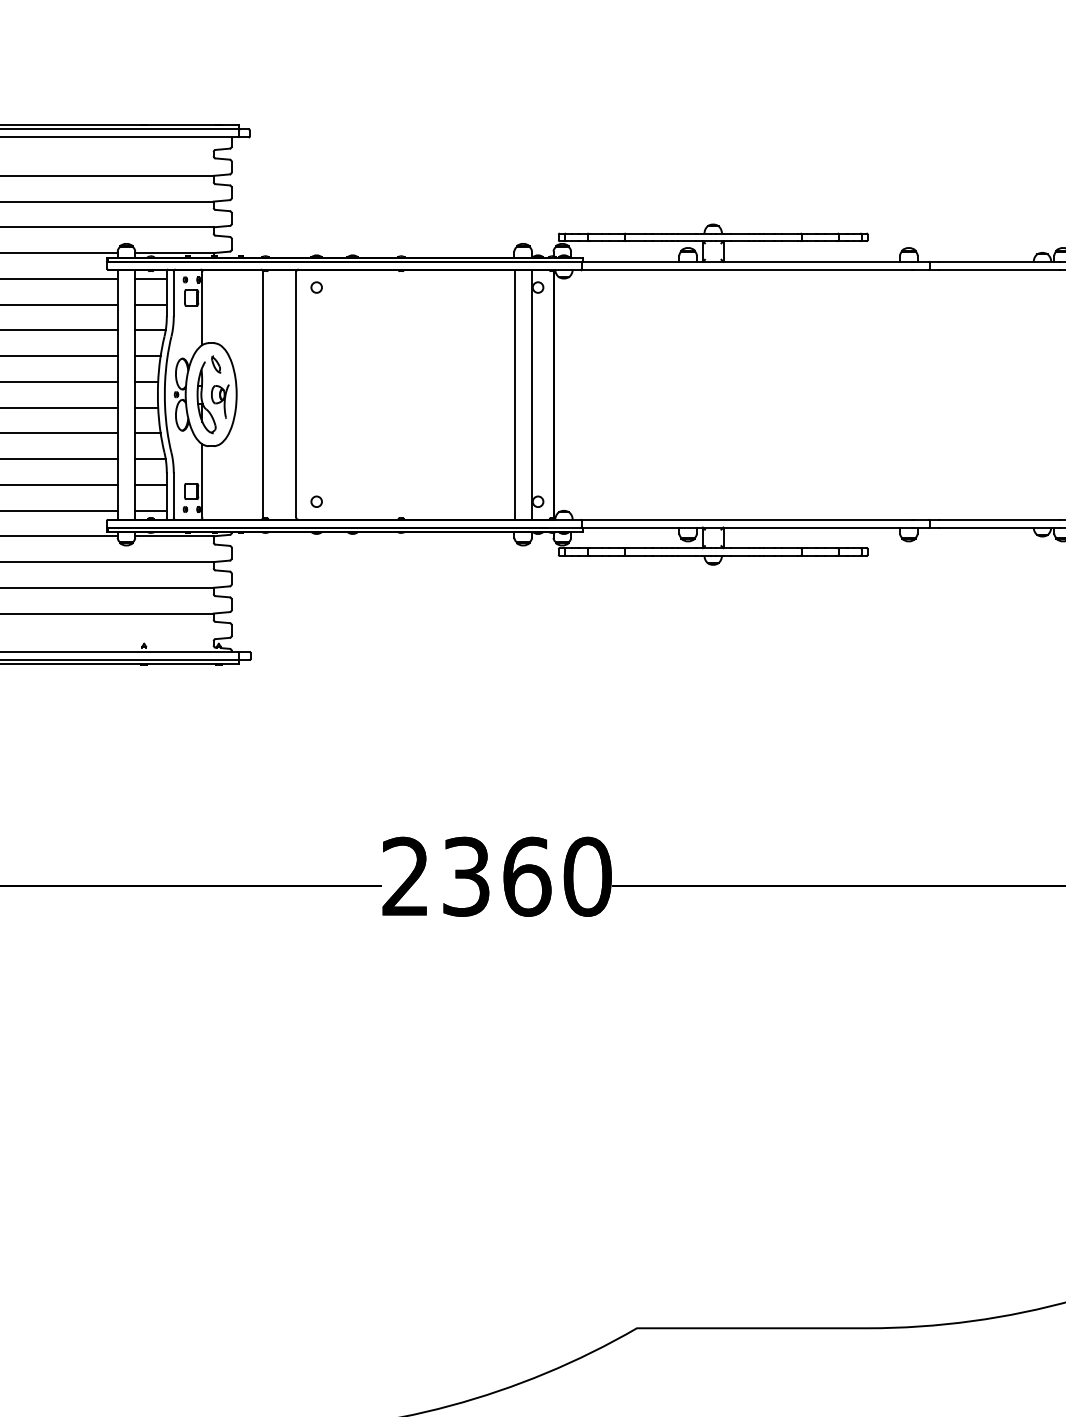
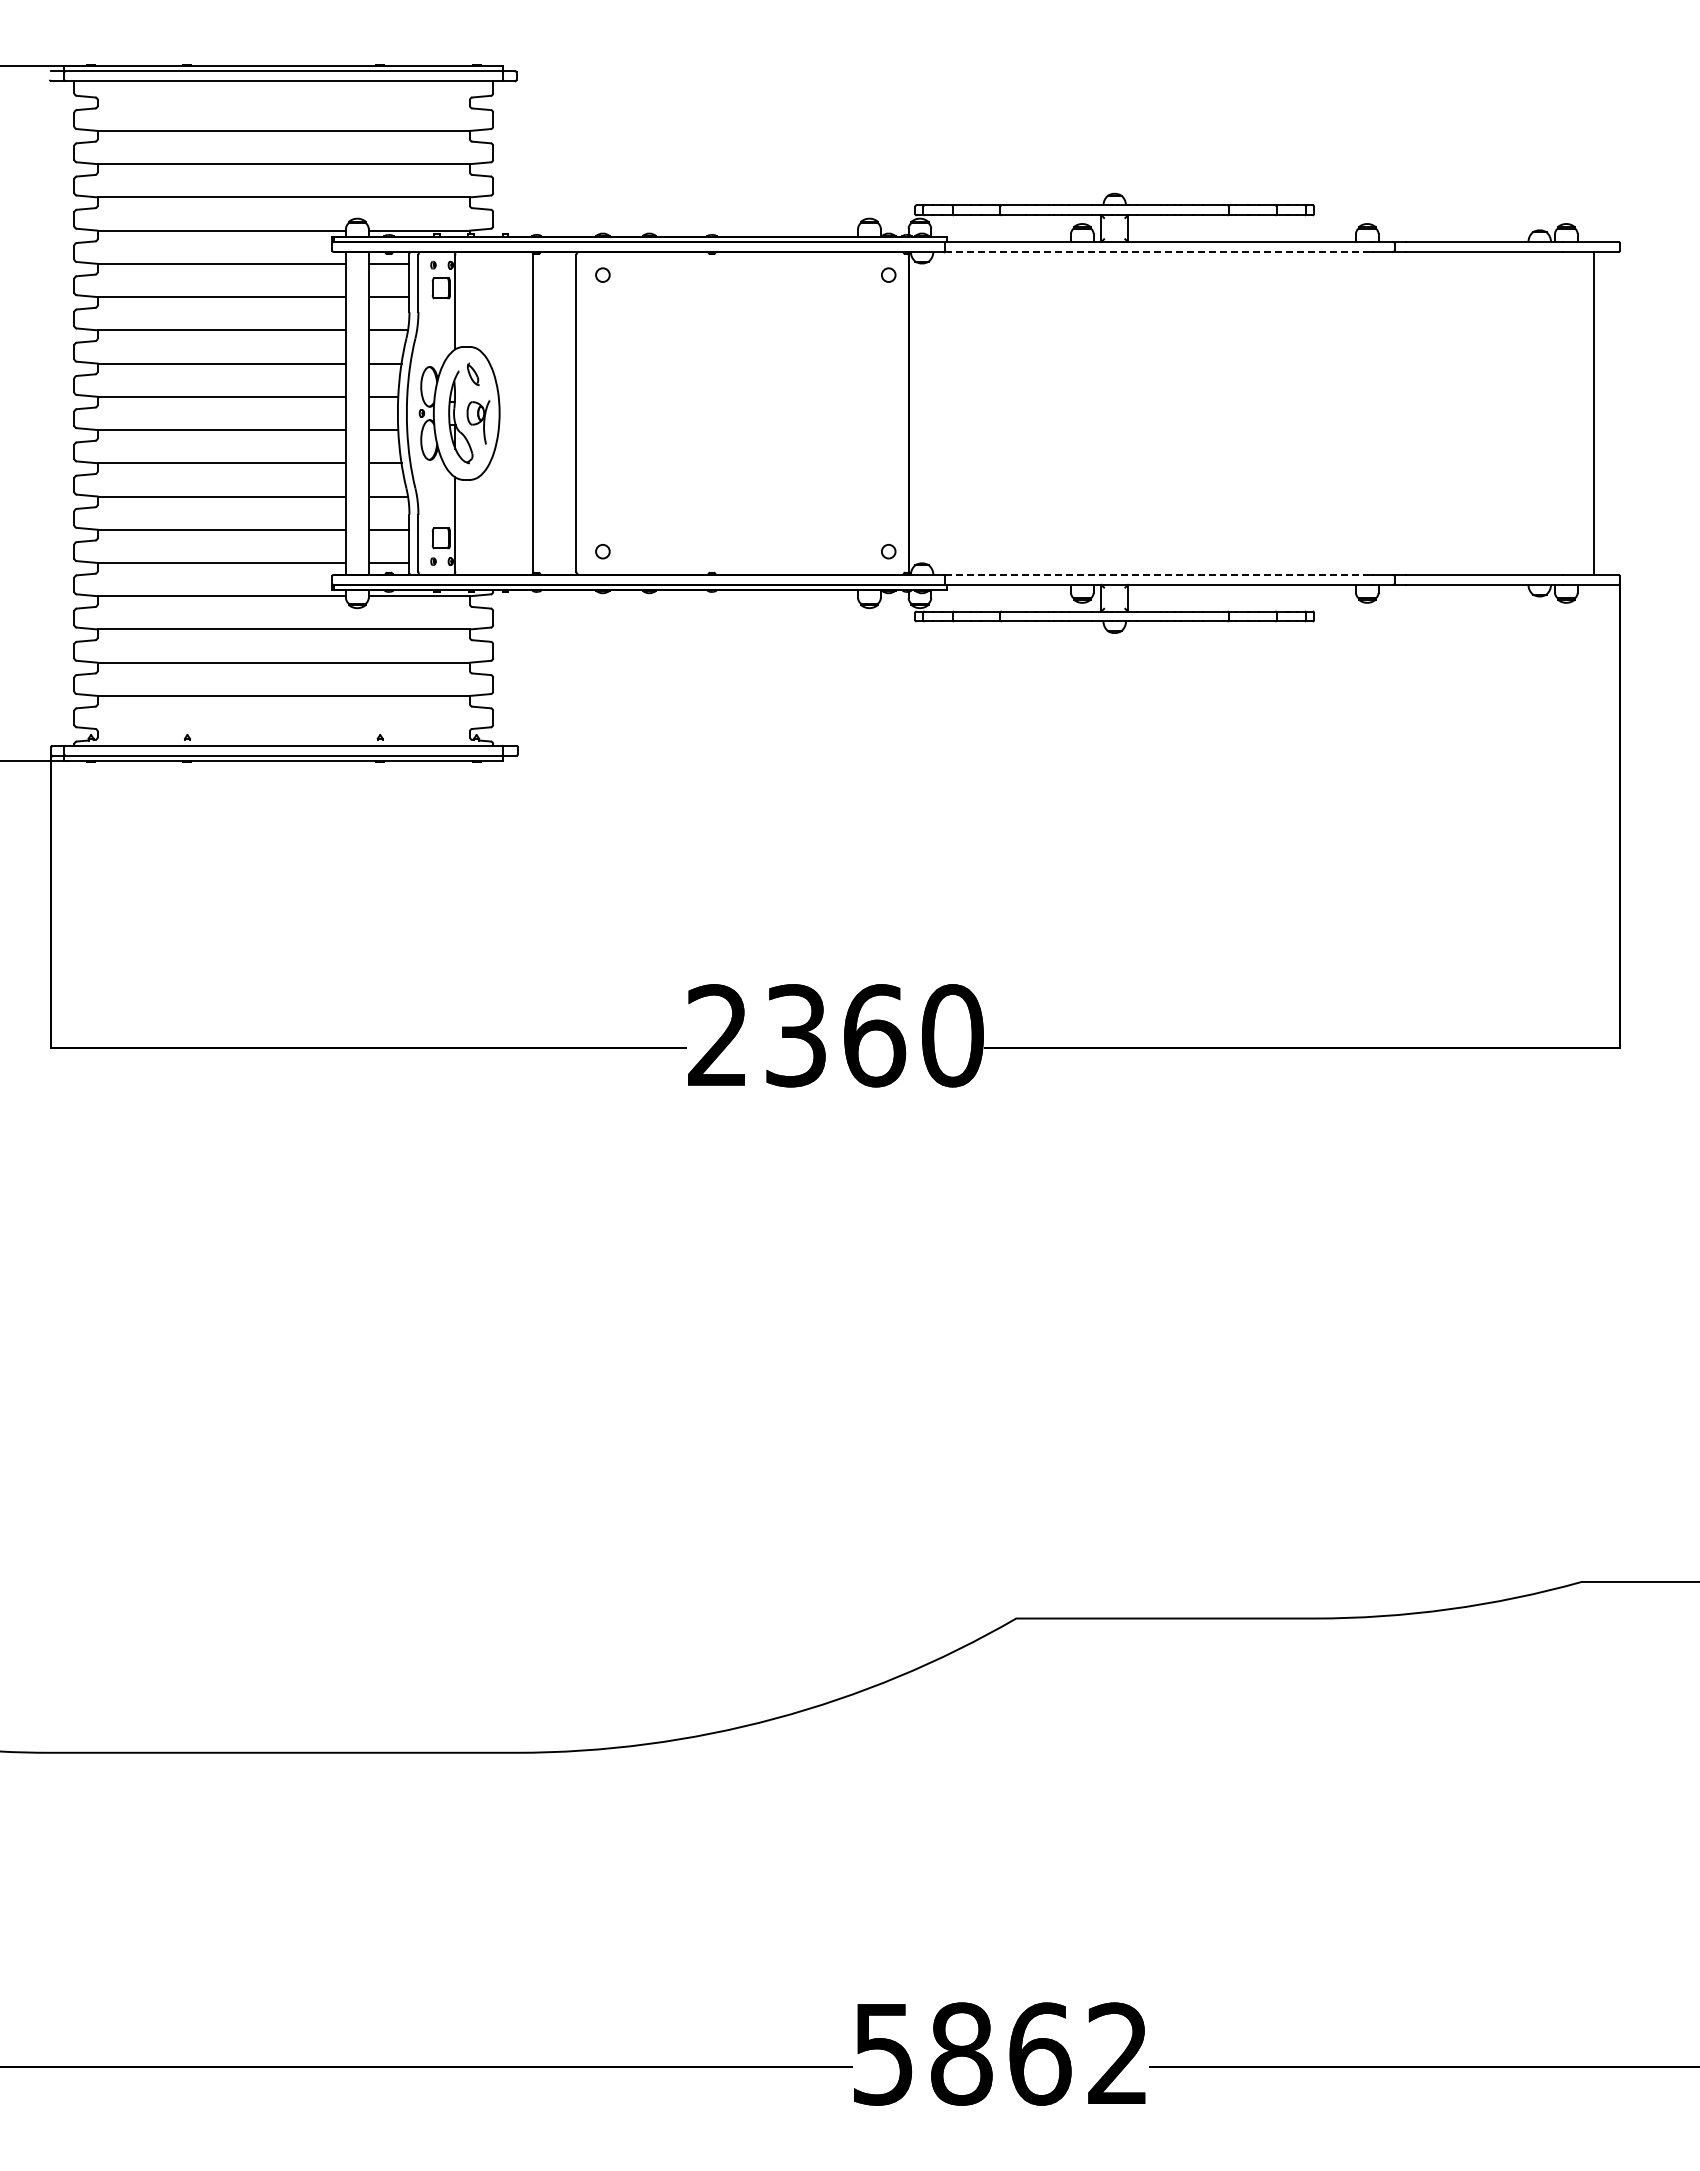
line: (747, 269) -> (1158, 251), solid -> dashed
line: (514, 393) -> (858, 412), removed
line: (531, 393) -> (880, 412), removed
line: (747, 519) -> (1158, 574), solid -> dashed

